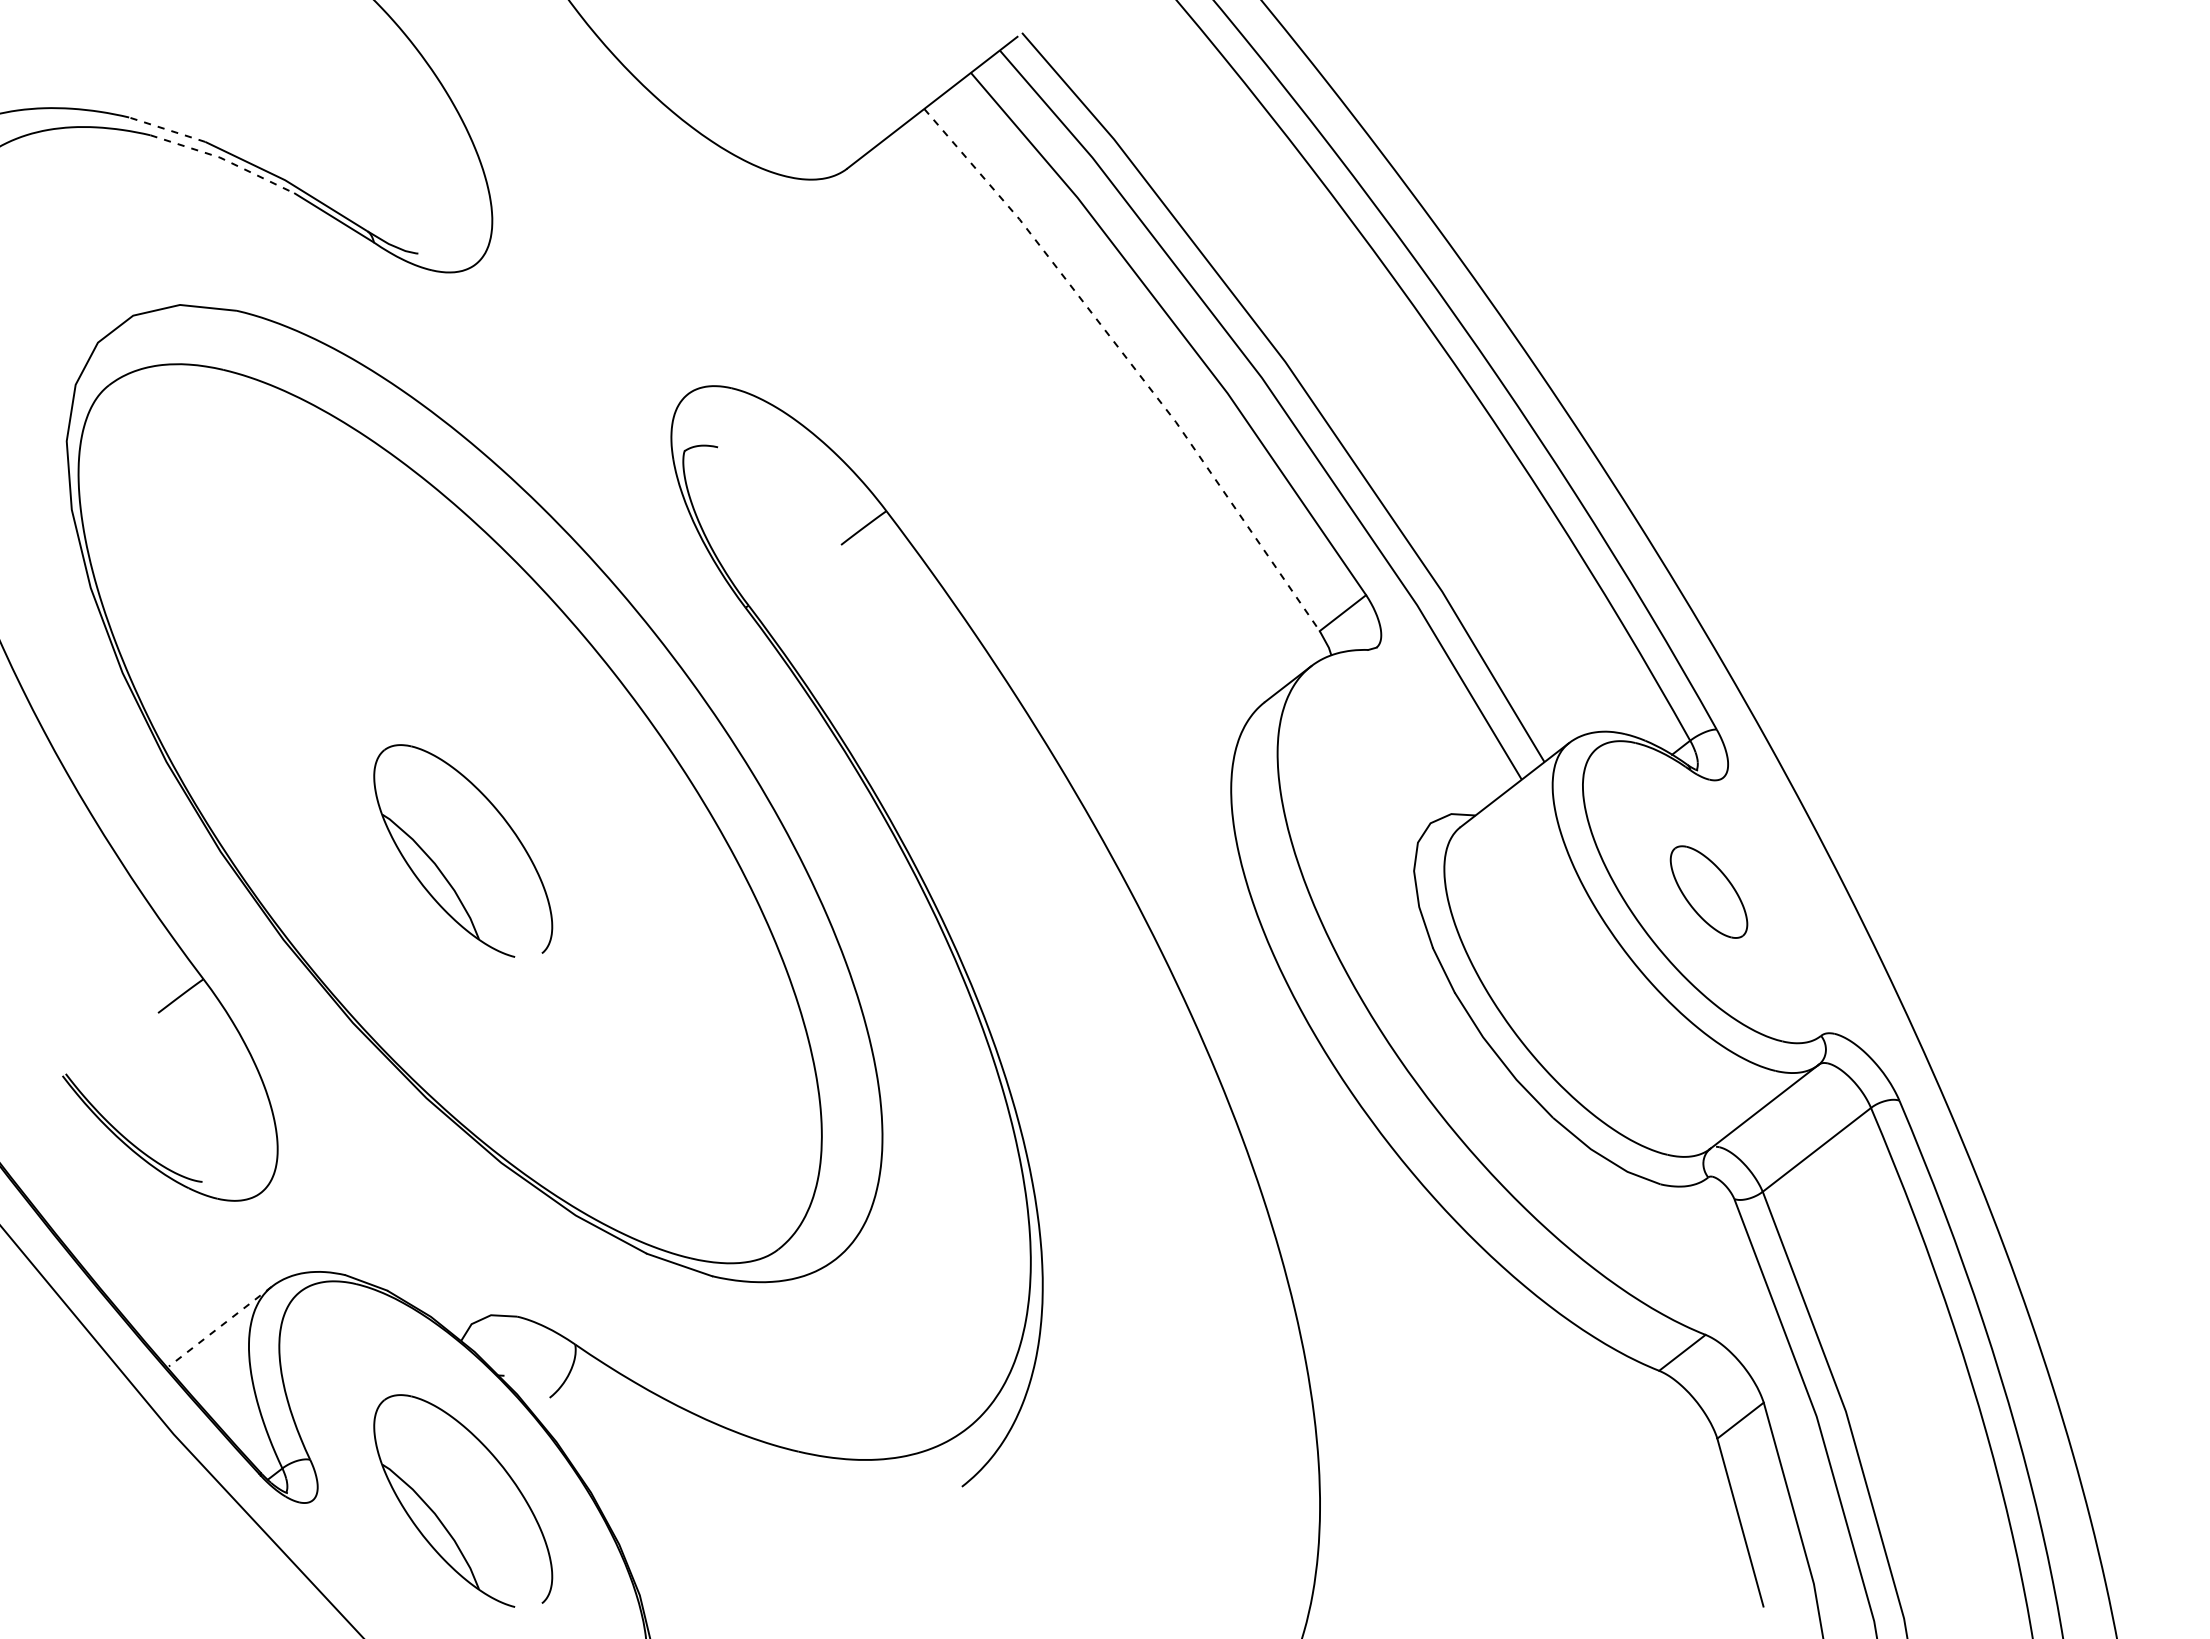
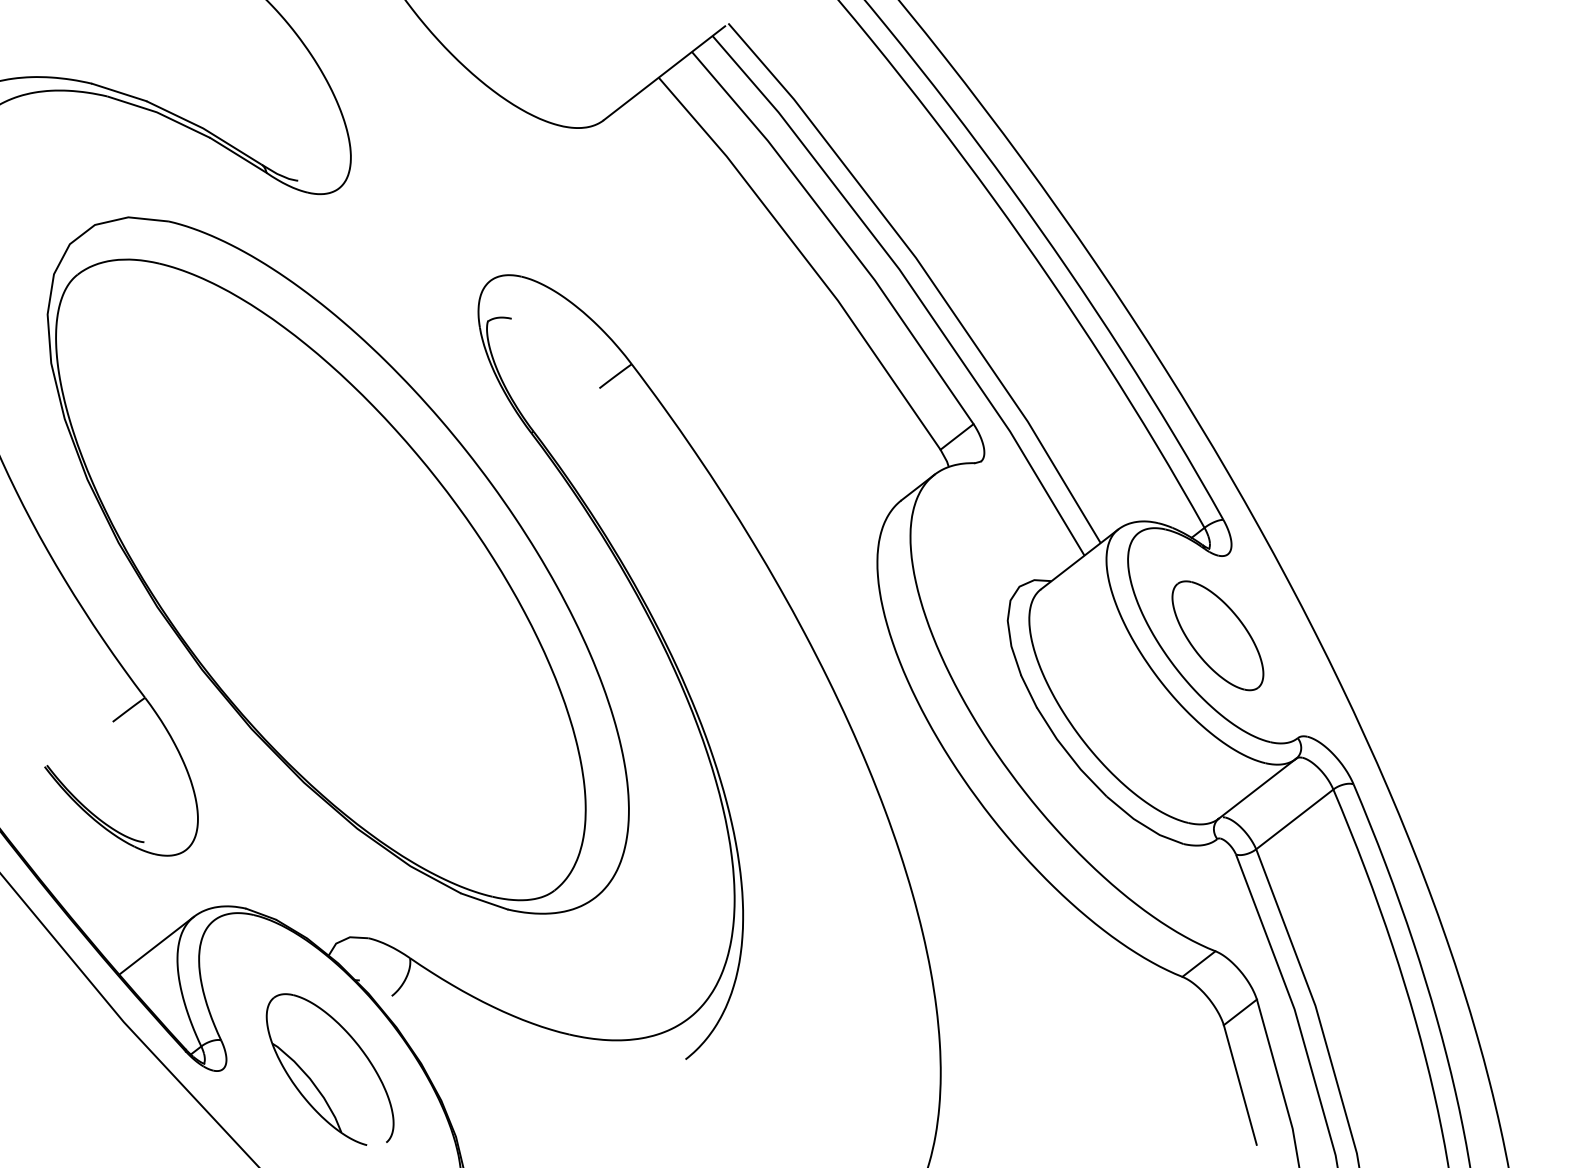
line: (167, 129) -> (119, 92), dashed -> solid
line: (224, 159) -> (160, 113), dashed -> solid
line: (1130, 363) -> (805, 259), dashed -> solid
part: (438, 866) -> (312, 617), removed
part: (1708, 891) -> (1217, 635), size x1.67
line: (220, 1326) -> (157, 945), dashed -> solid

